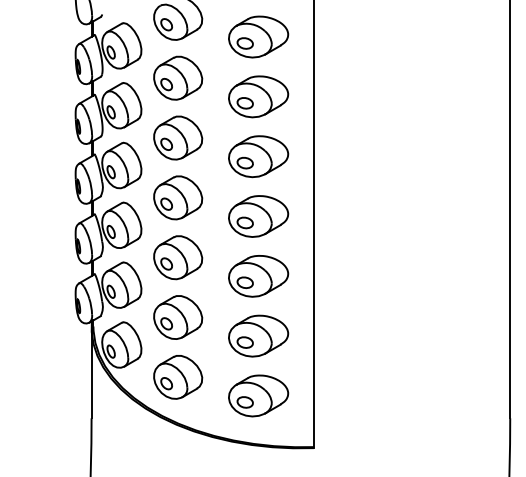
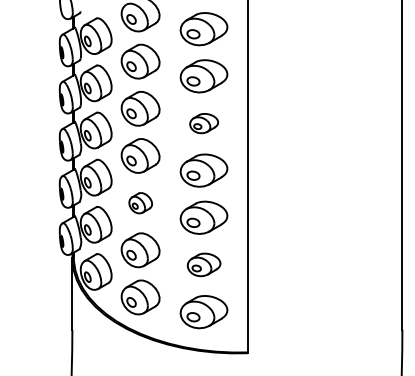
part: (258, 156) -> (203, 123), size x0.6
part: (178, 257) -> (140, 202), size x0.6
part: (258, 335) -> (203, 264), size x0.7

